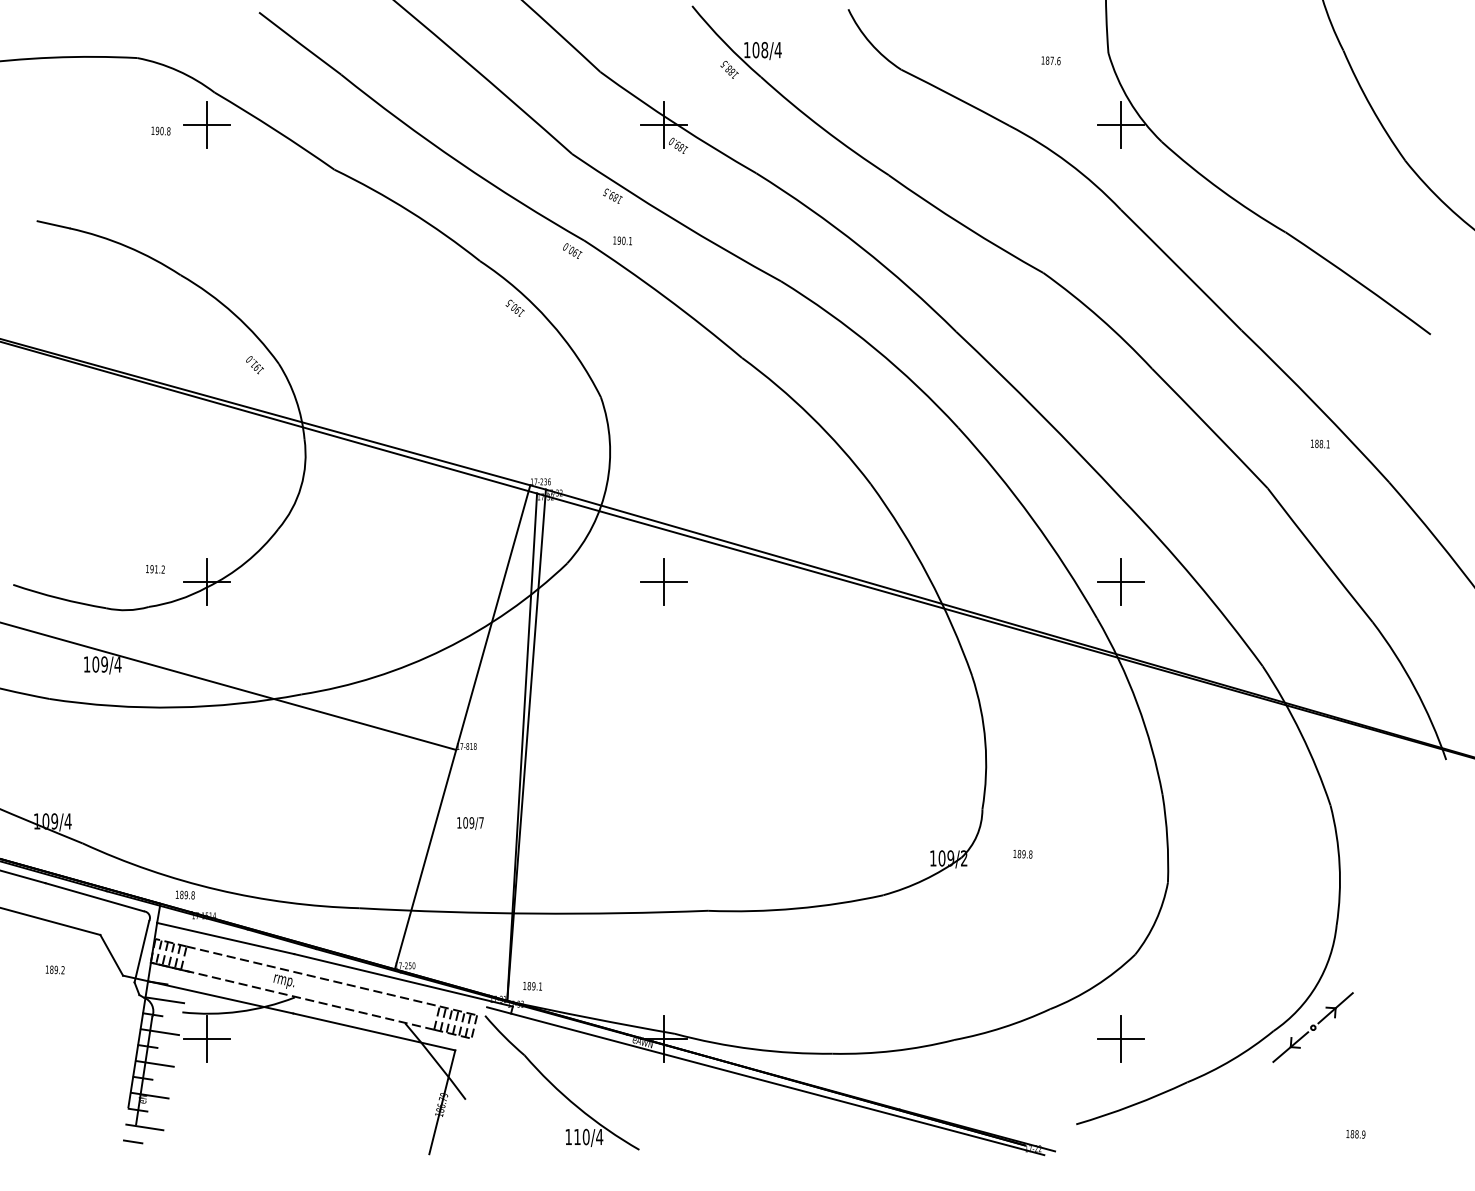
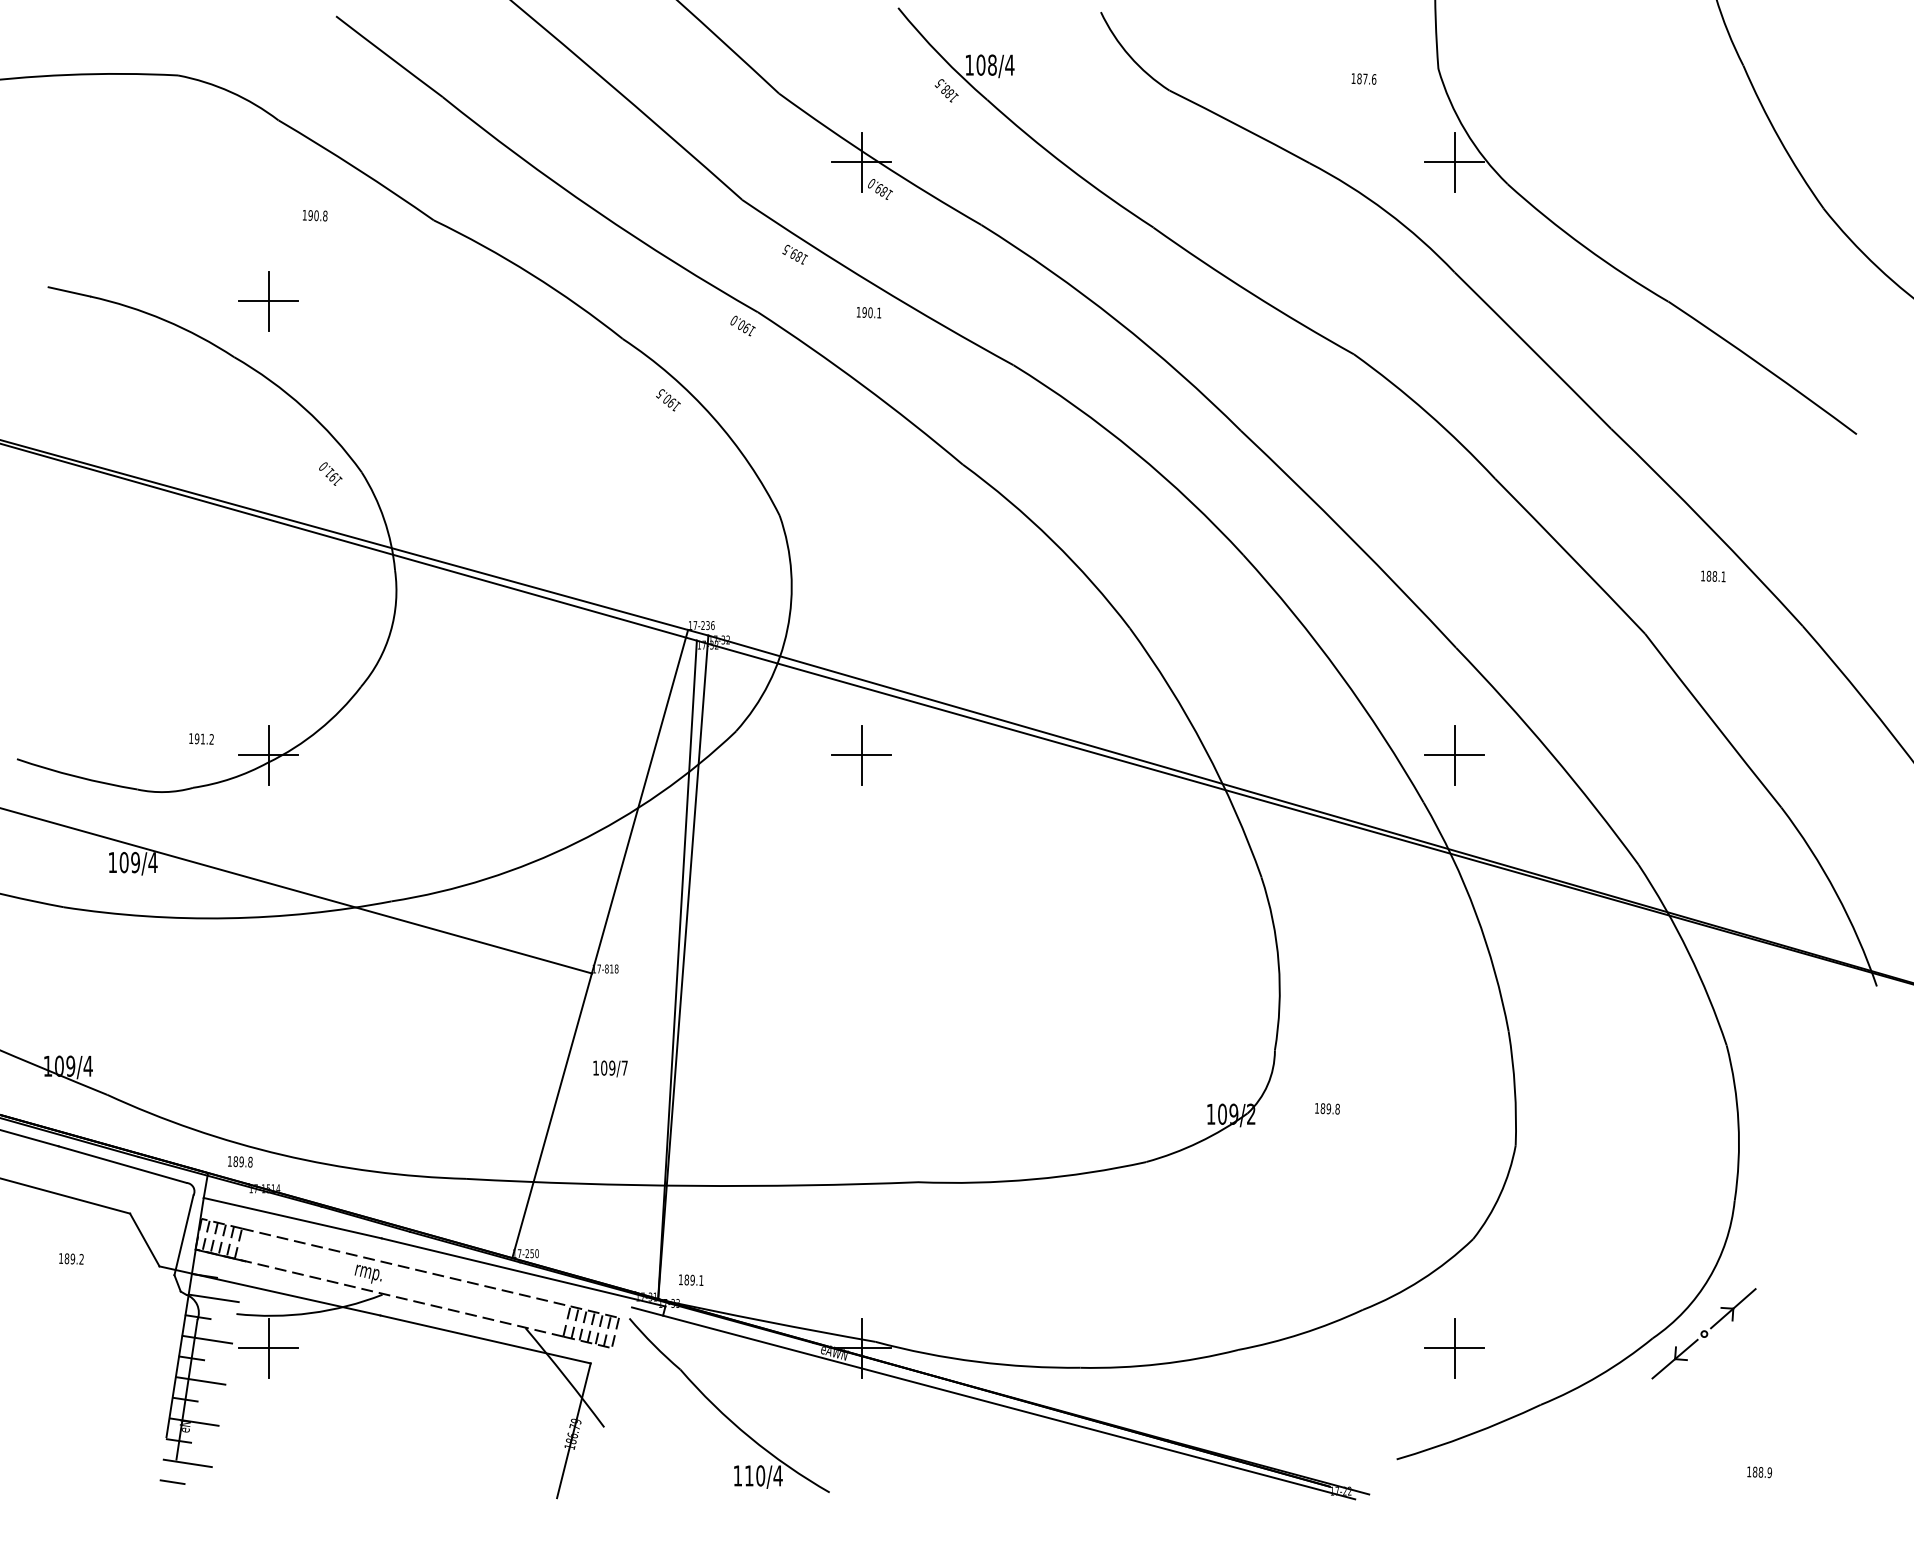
part: (206, 124) -> (267, 300), moved
text: (160, 130) -> (314, 214), moved
text: (622, 240) -> (868, 312), moved

